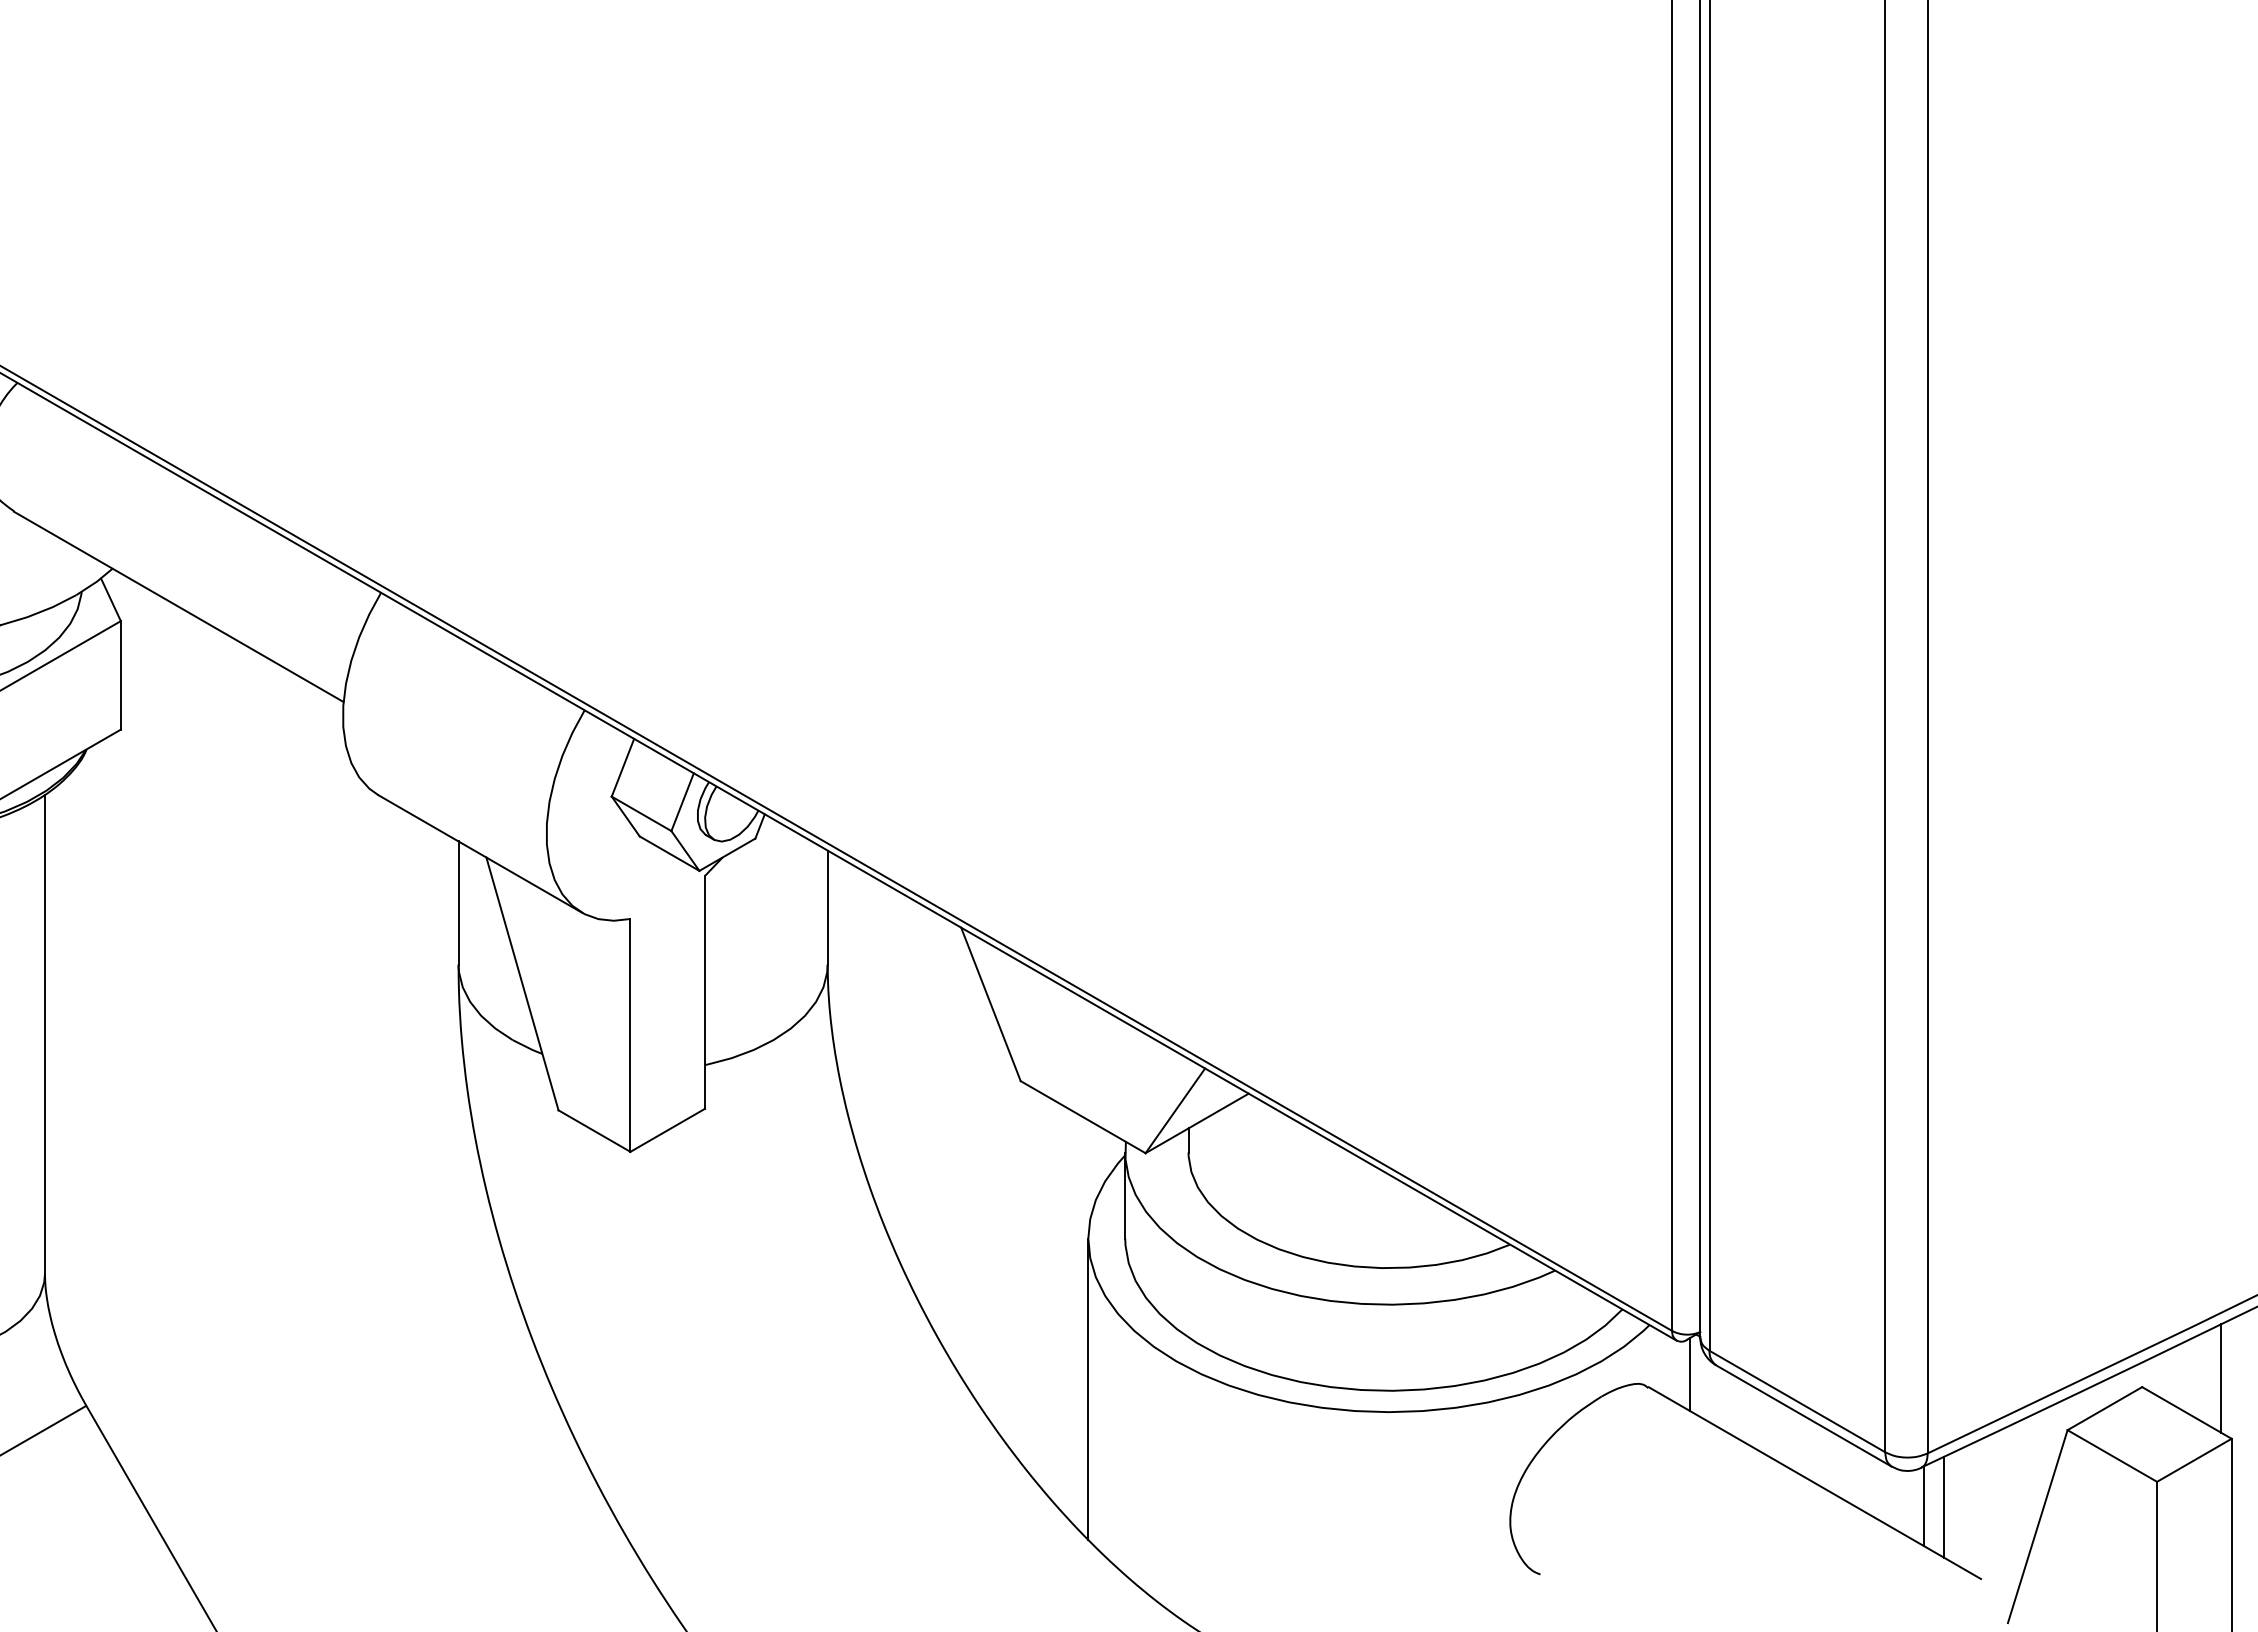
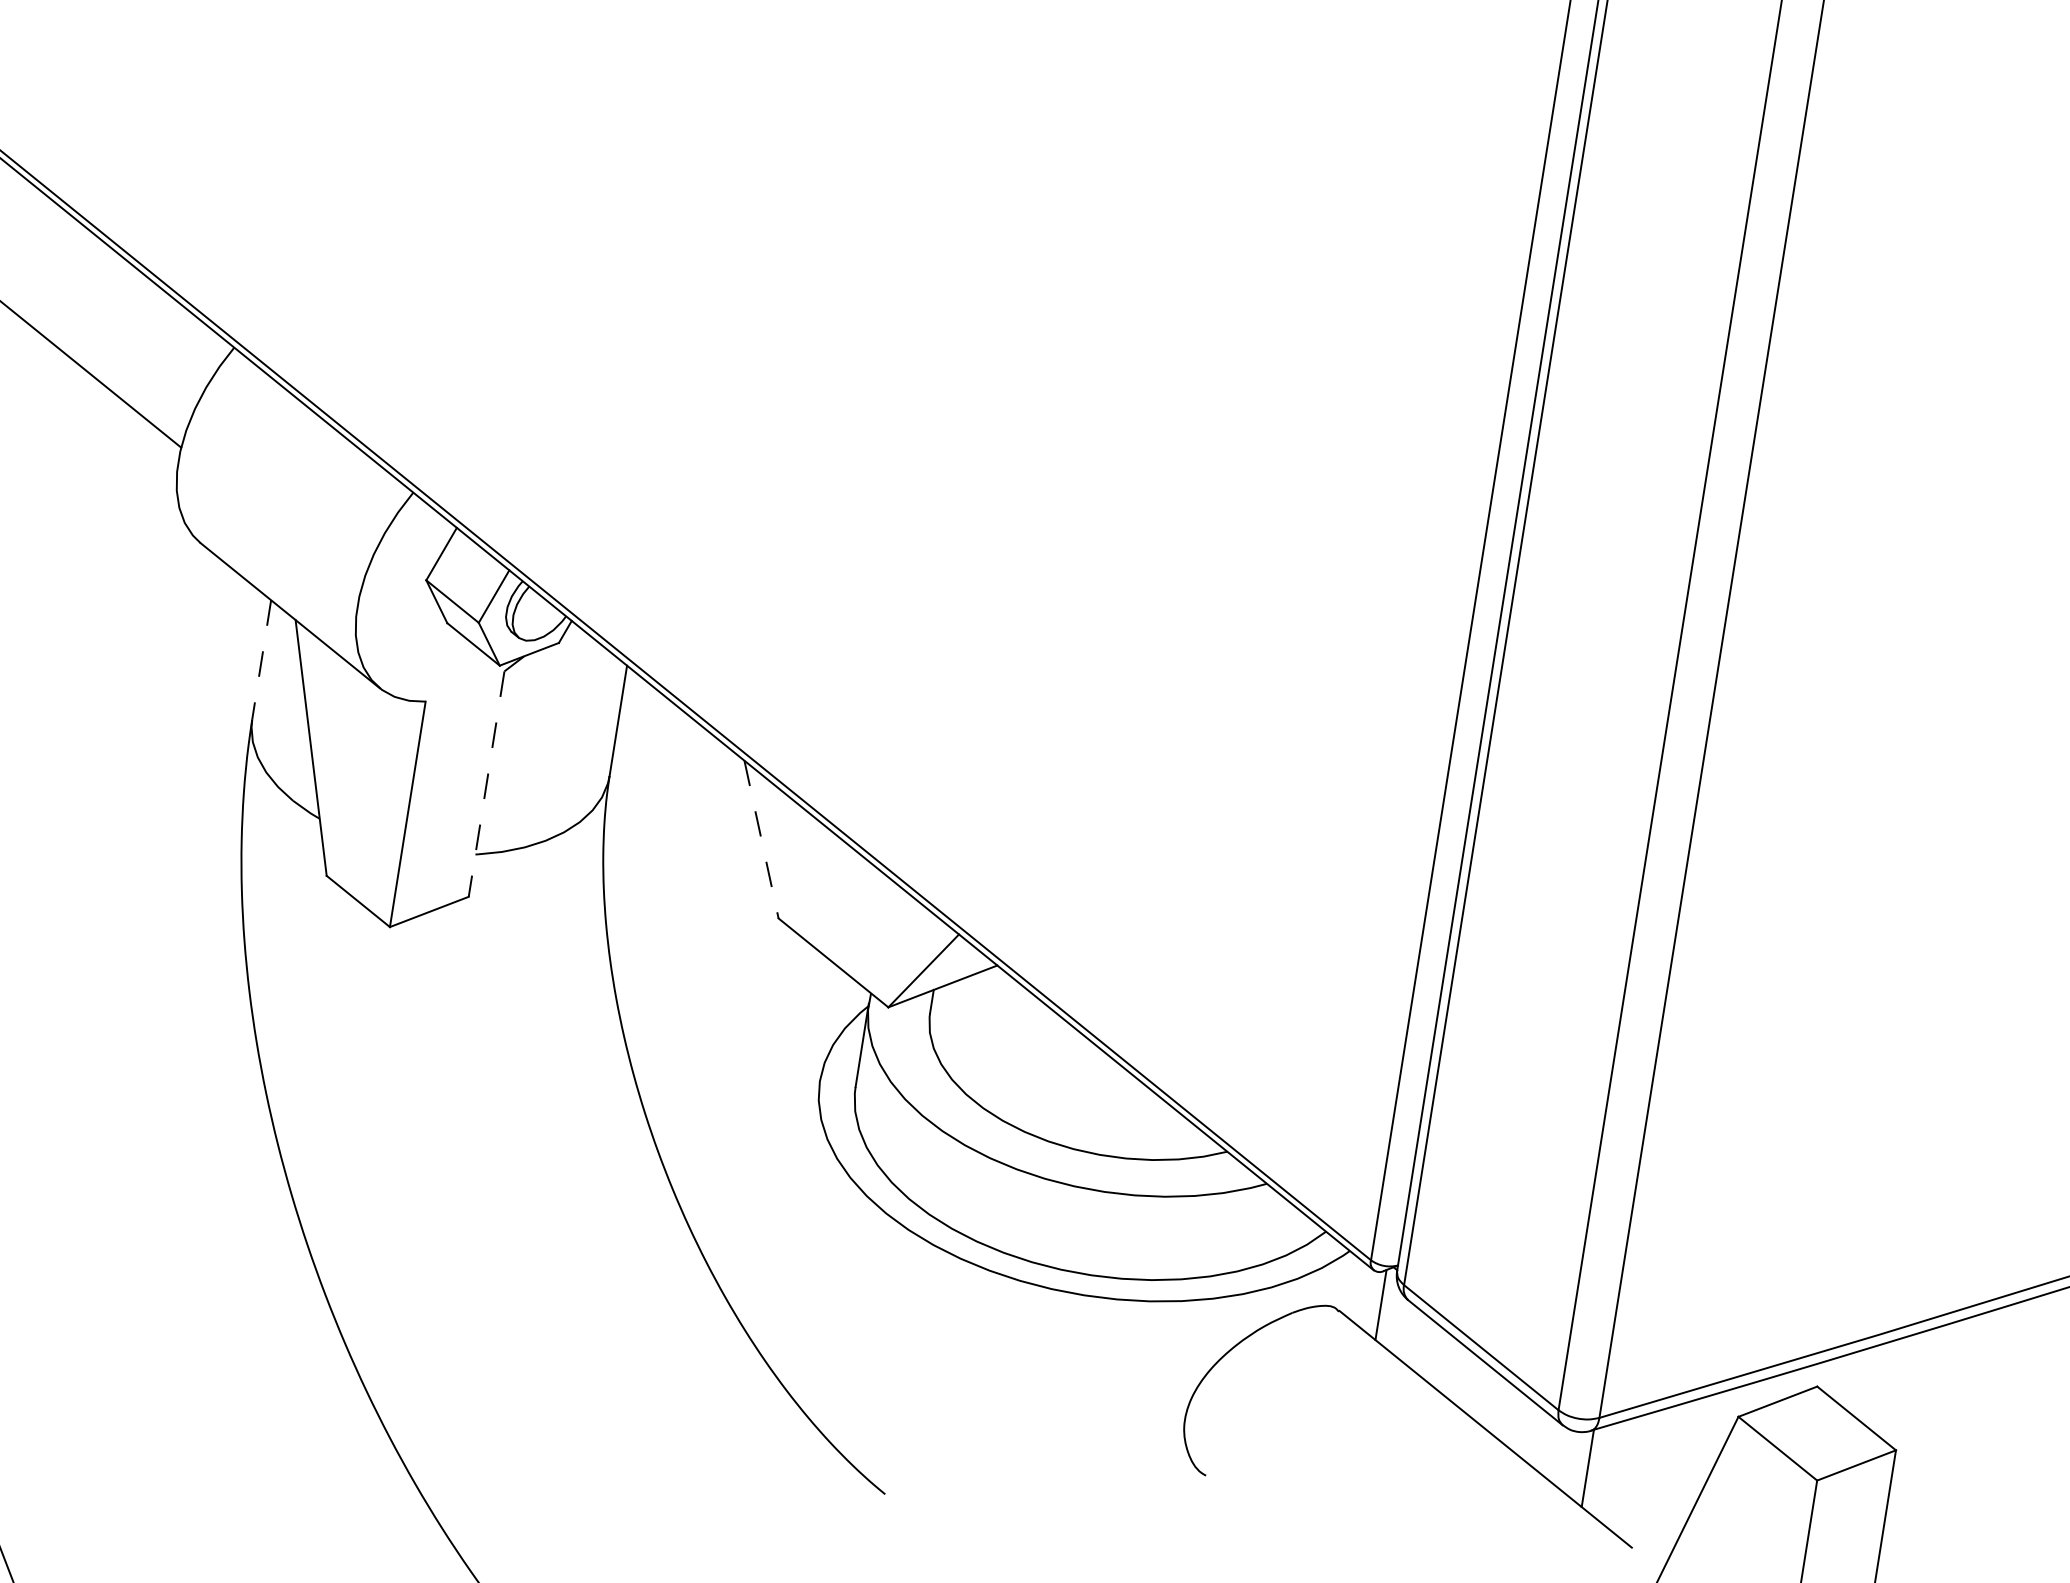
line: (458, 903) -> (261, 660), solid -> dashed
line: (705, 992) -> (487, 784), solid -> dashed
line: (991, 1004) -> (762, 839), solid -> dashed
line: (2221, 1377) -> (1895, 1389), removed
line: (1088, 1388) -> (797, 1226), removed
line: (1943, 1506) -> (1606, 1471), removed

